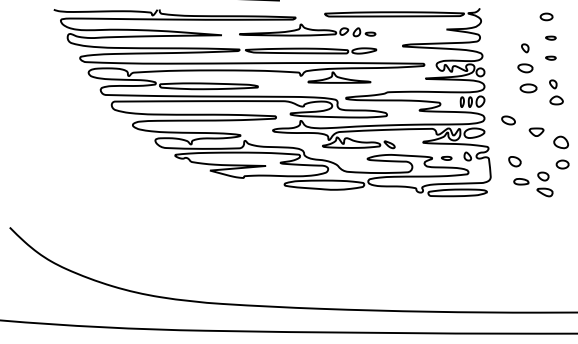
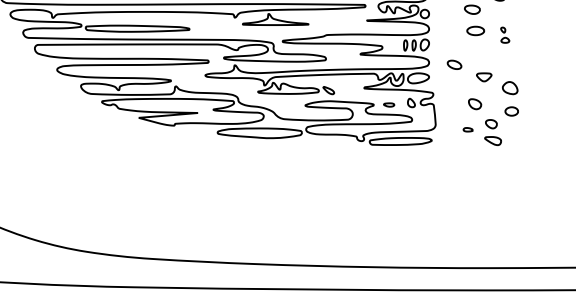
part: (556, 92) -> (505, 35), size x0.6
part: (514, 161) -> (474, 104), moved
part: (521, 181) -> (468, 129), size x0.6

